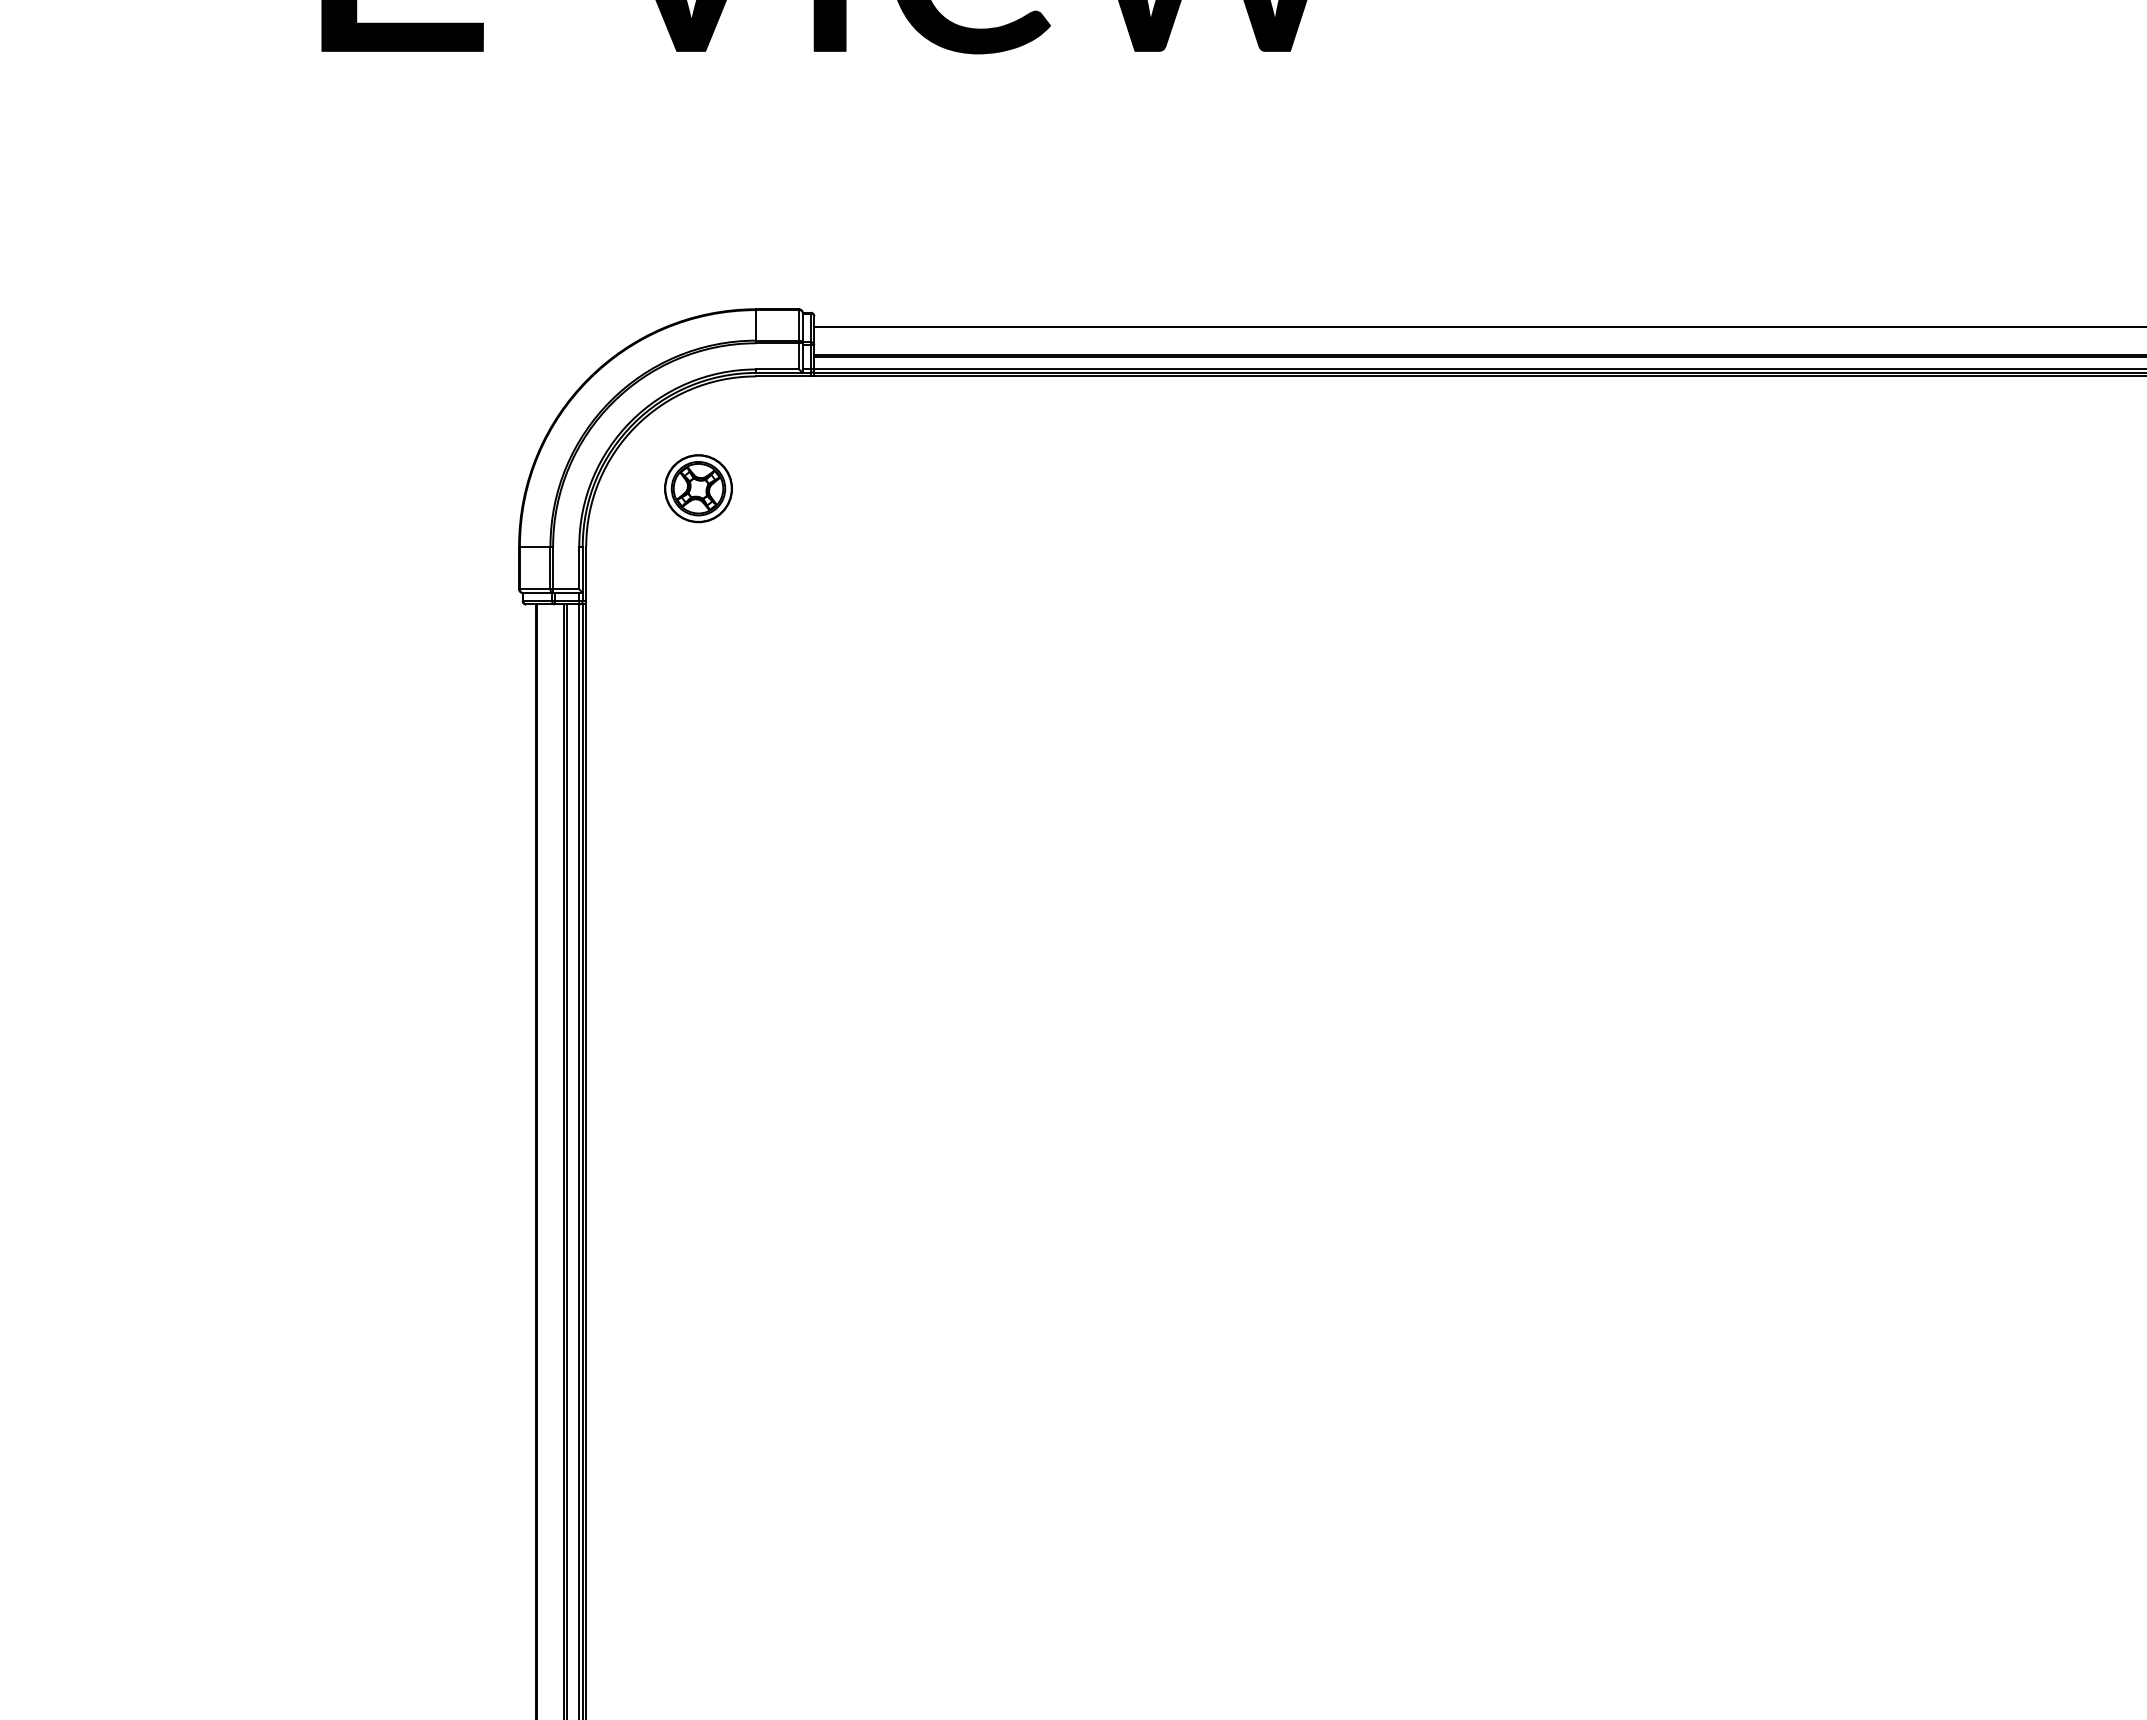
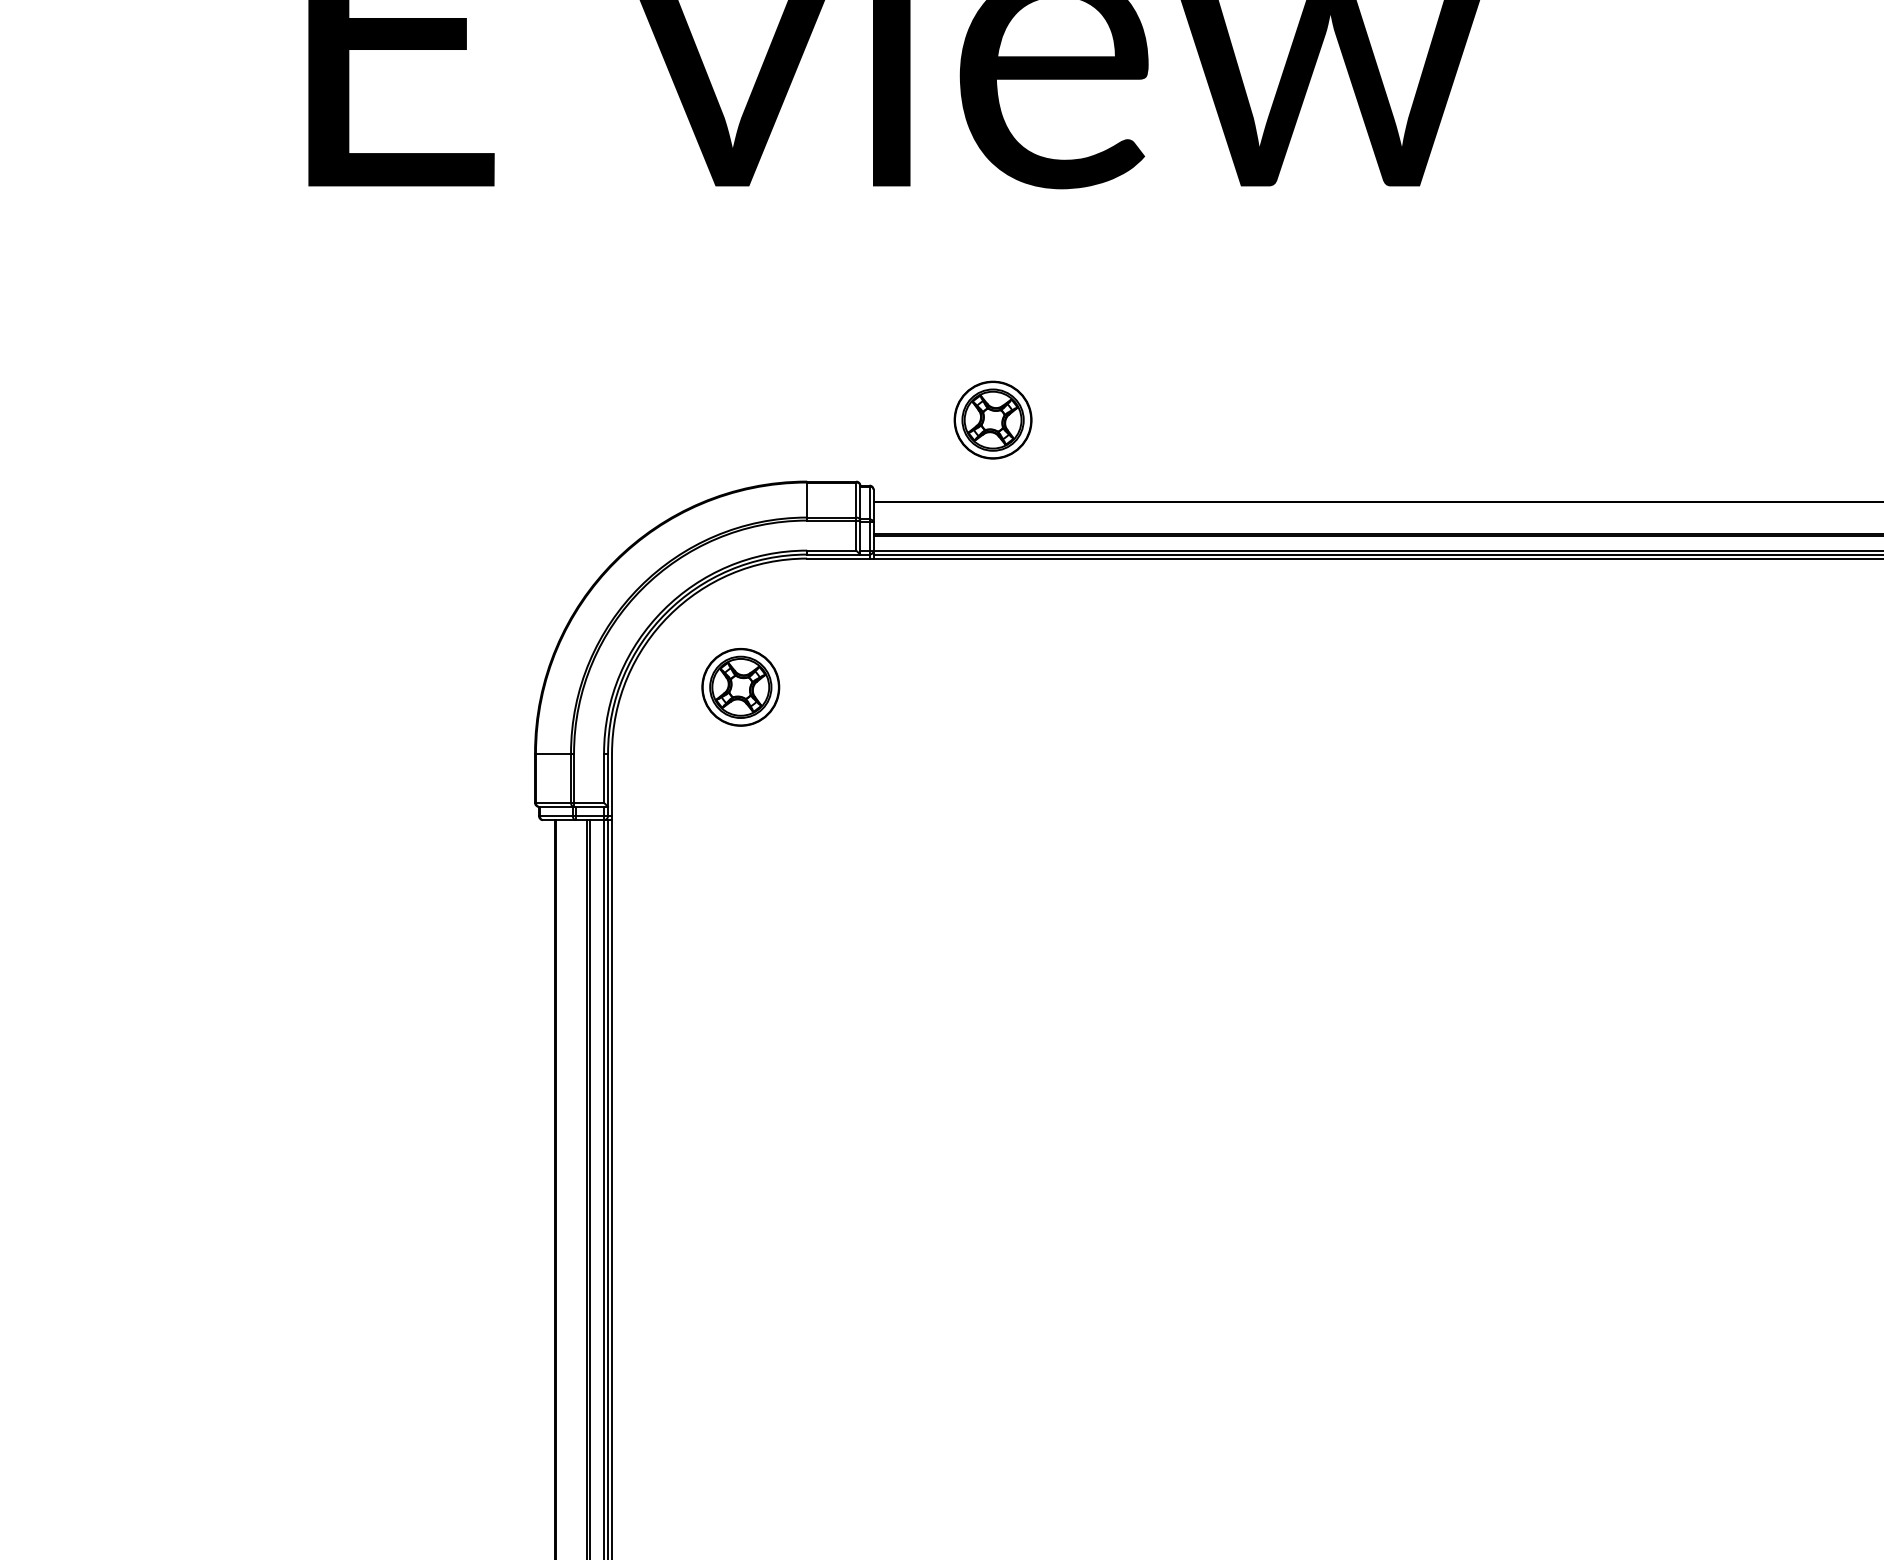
part: (918, 255) -> (993, 419), added

